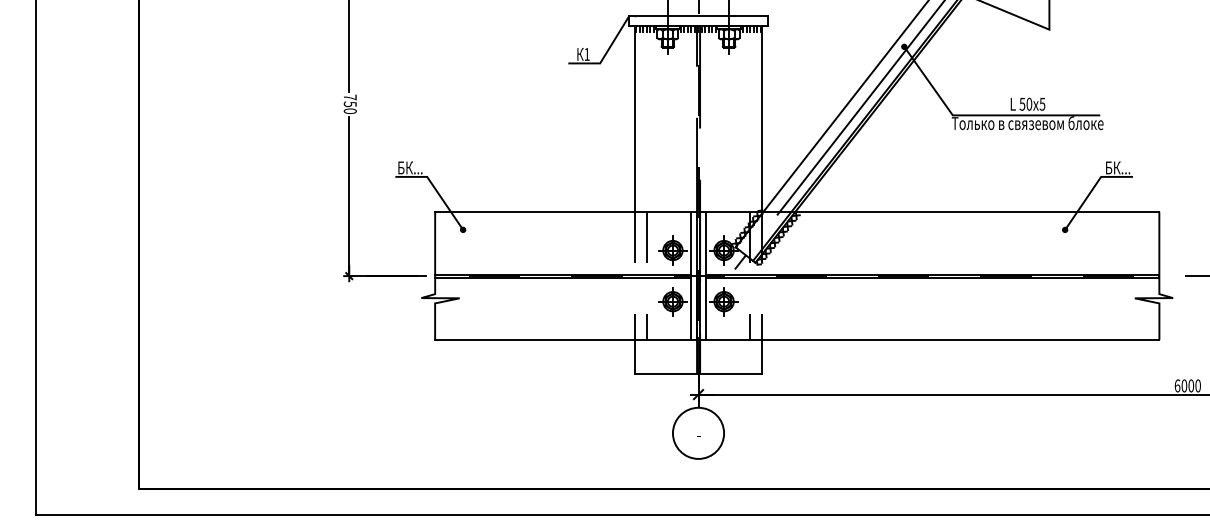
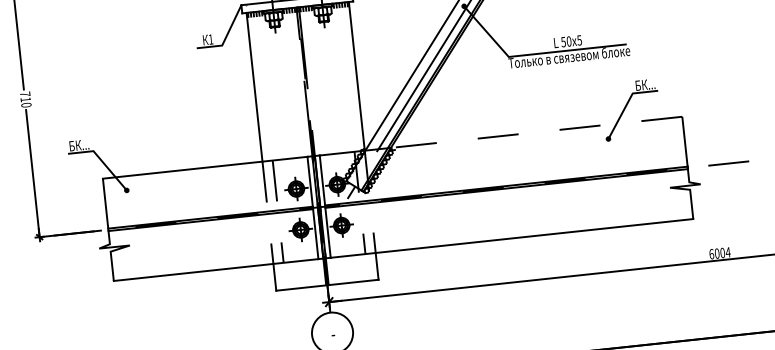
text: (349, 104) -> (25, 99), 750 -> 710
line: (976, 212) -> (536, 132), solid -> dashed
text: (1198, 385) -> (728, 252), 6000 -> 6004

